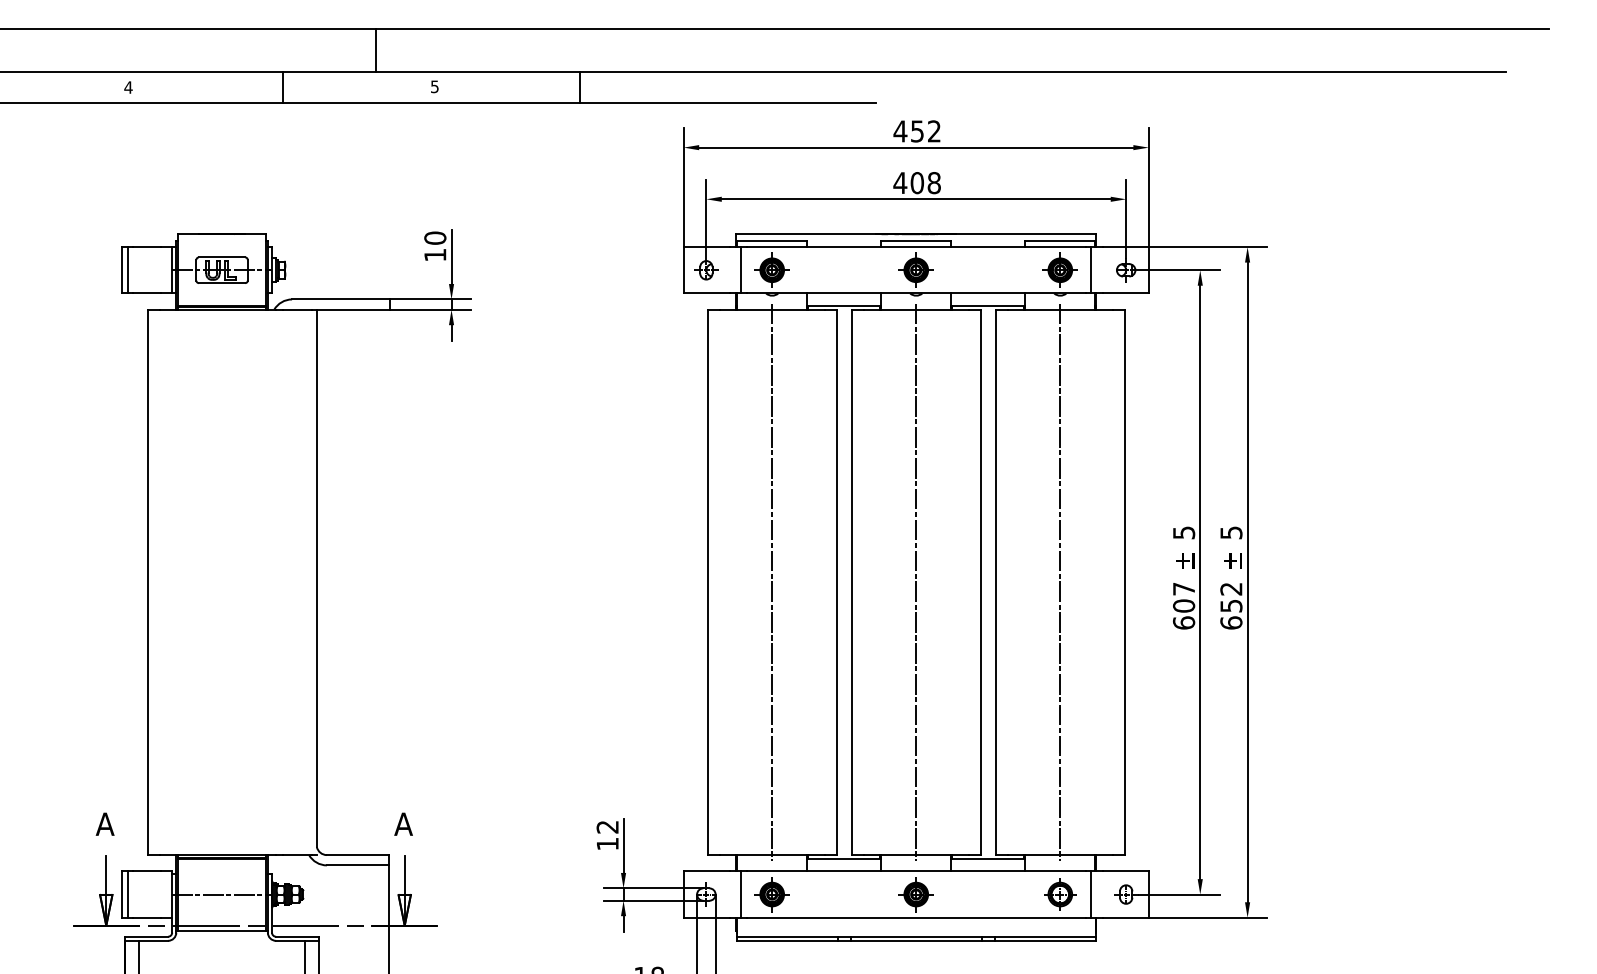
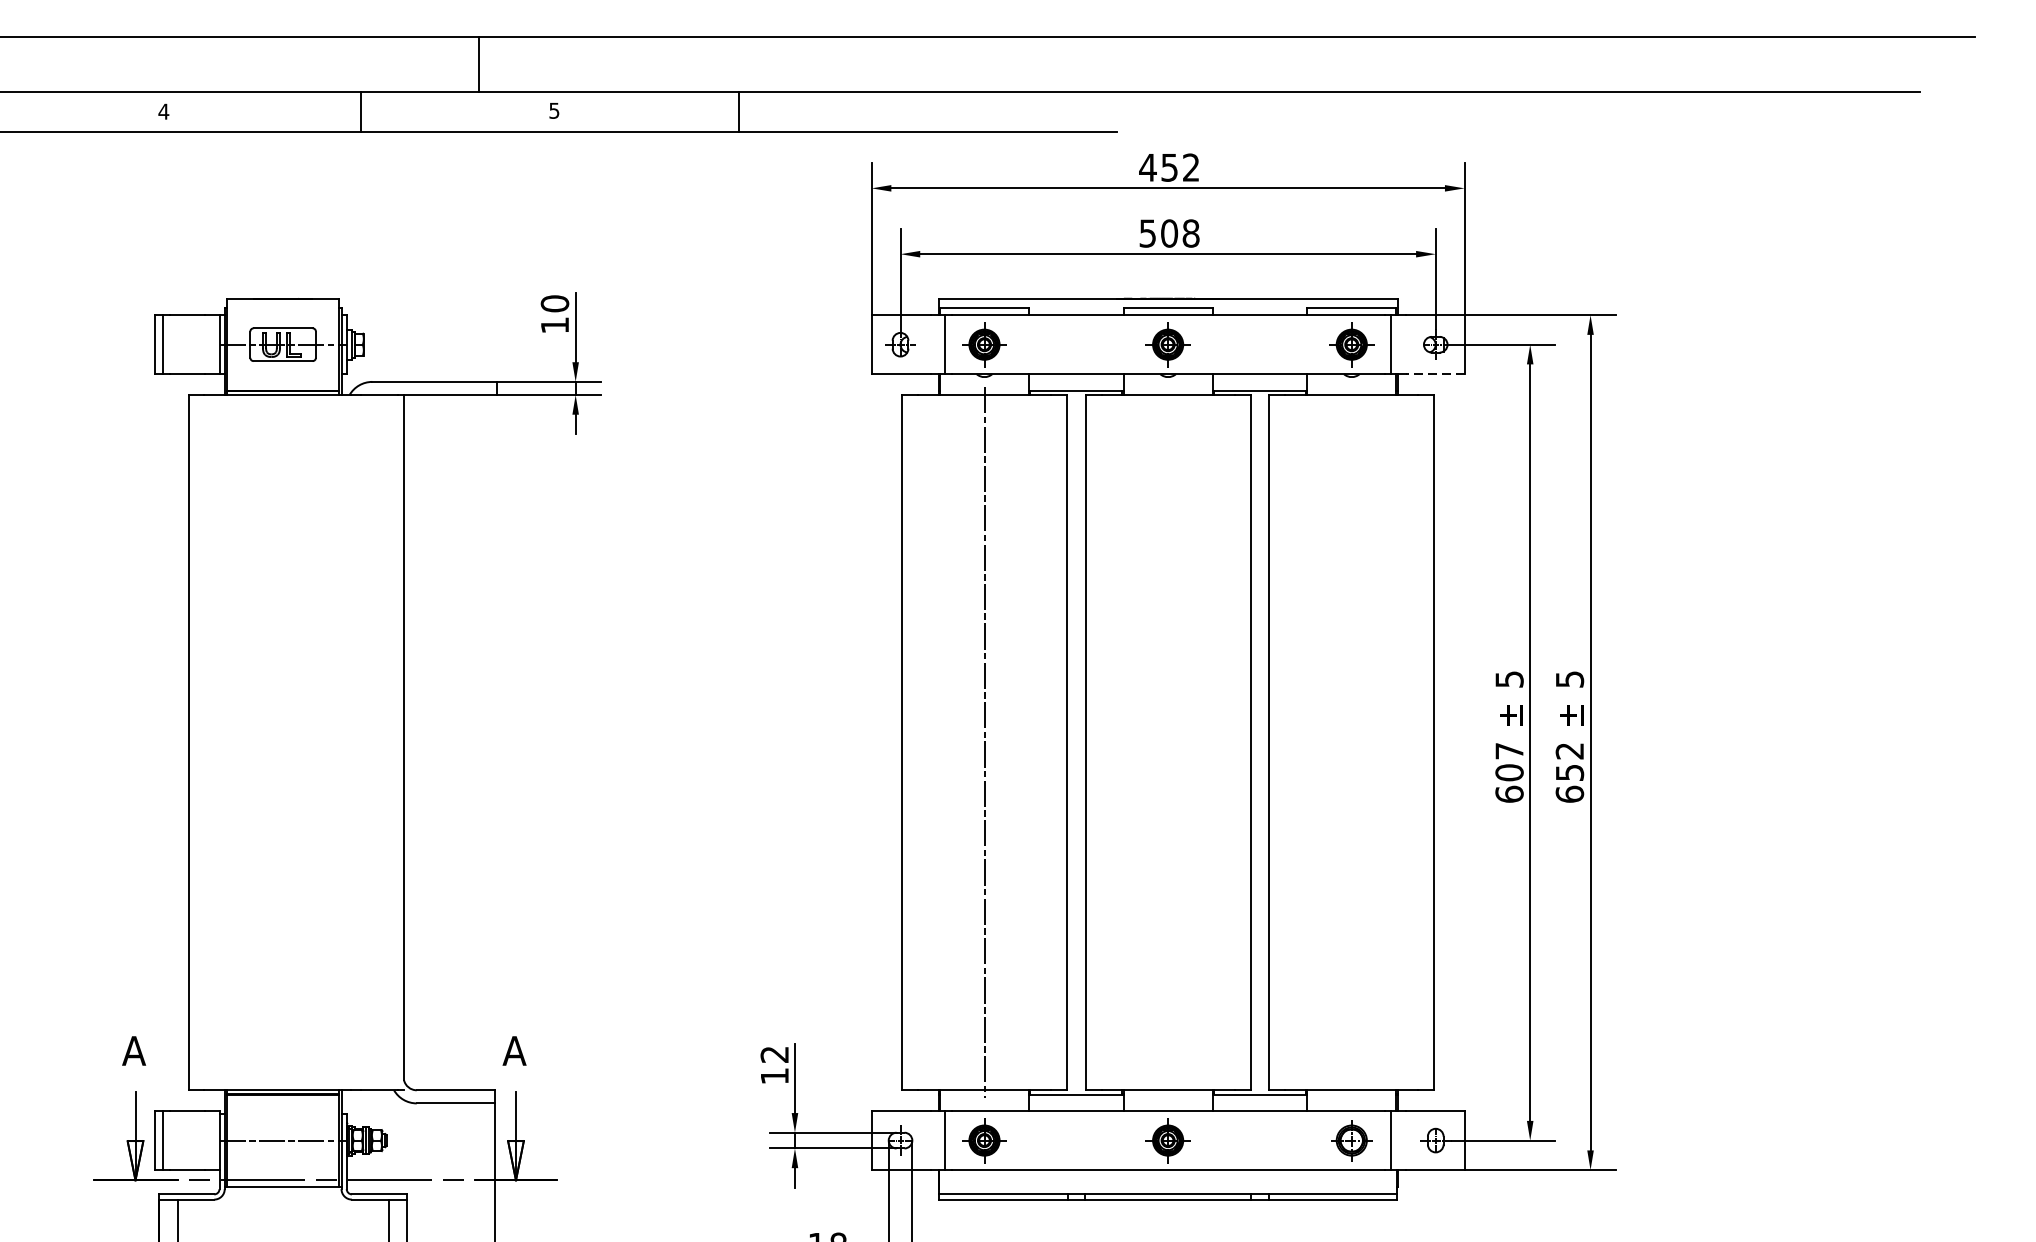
text: (900, 183) -> (1148, 234), 408 -> 508
line: (1125, 293) -> (1434, 374), solid -> dashed
line: (916, 582) -> (1168, 742), removed
line: (1060, 582) -> (1352, 742), removed

